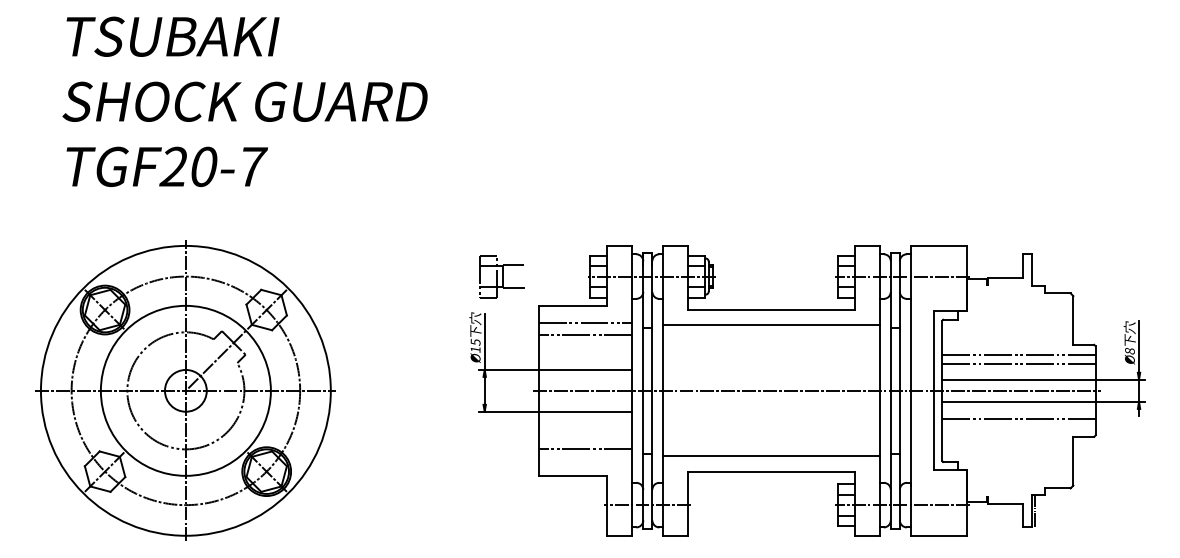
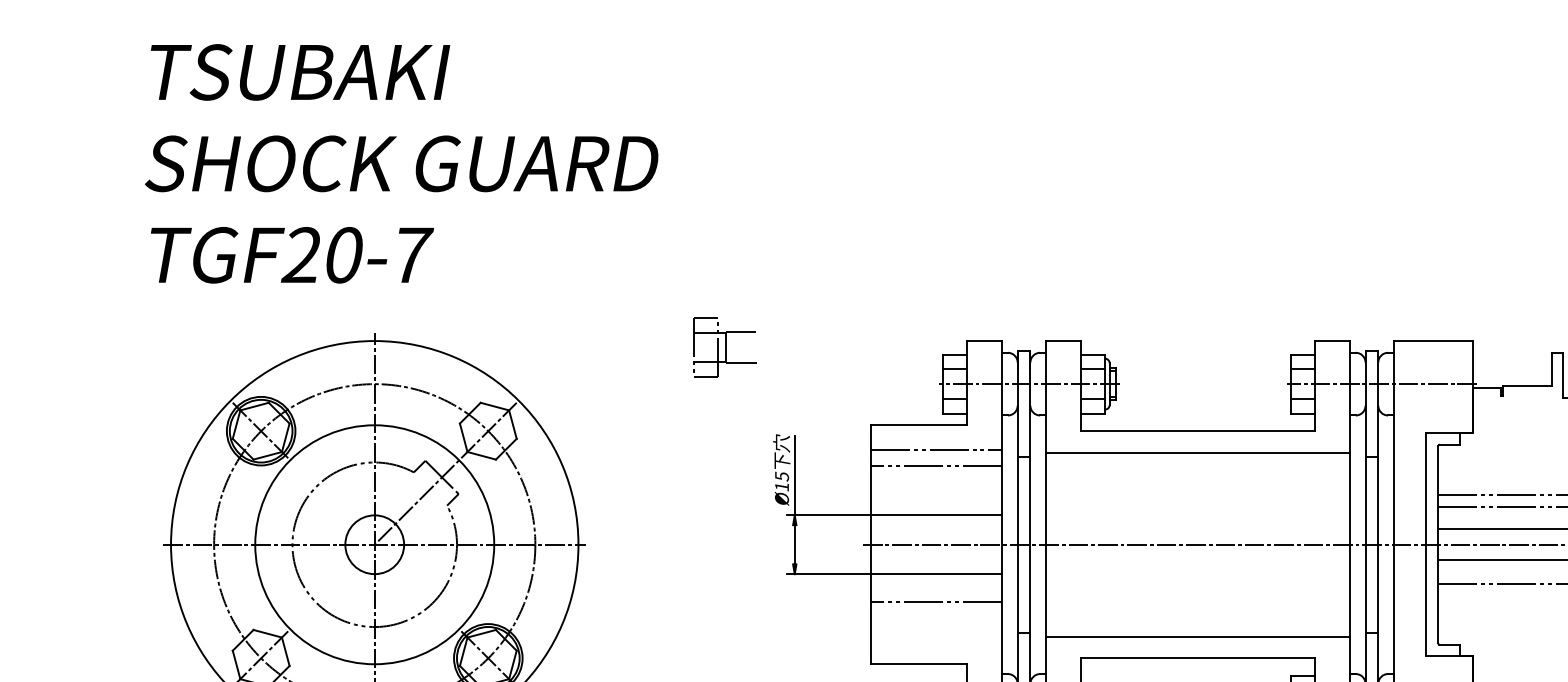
text: (244, 101) -> (400, 163), moved
part: (501, 276) -> (724, 347), moved
line: (585, 449) -> (936, 601), moved

